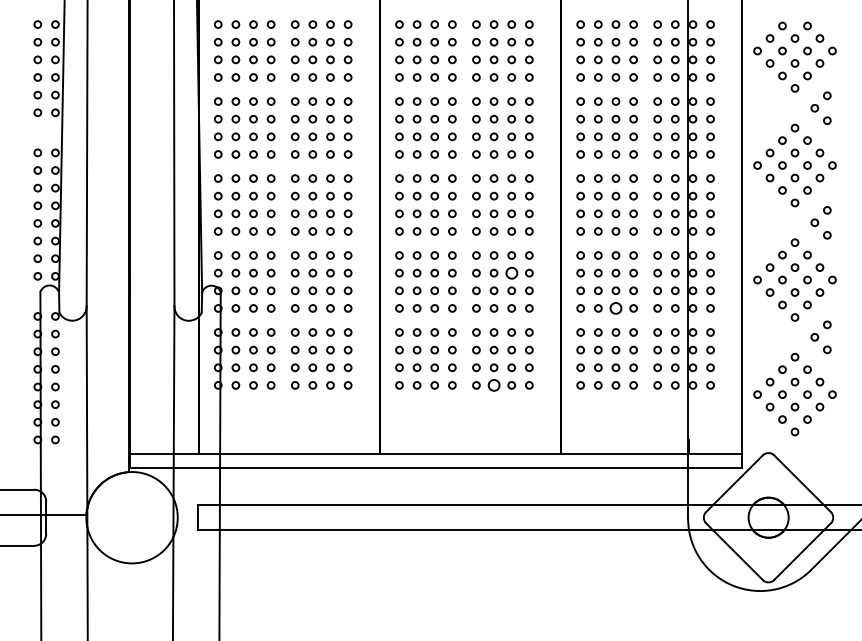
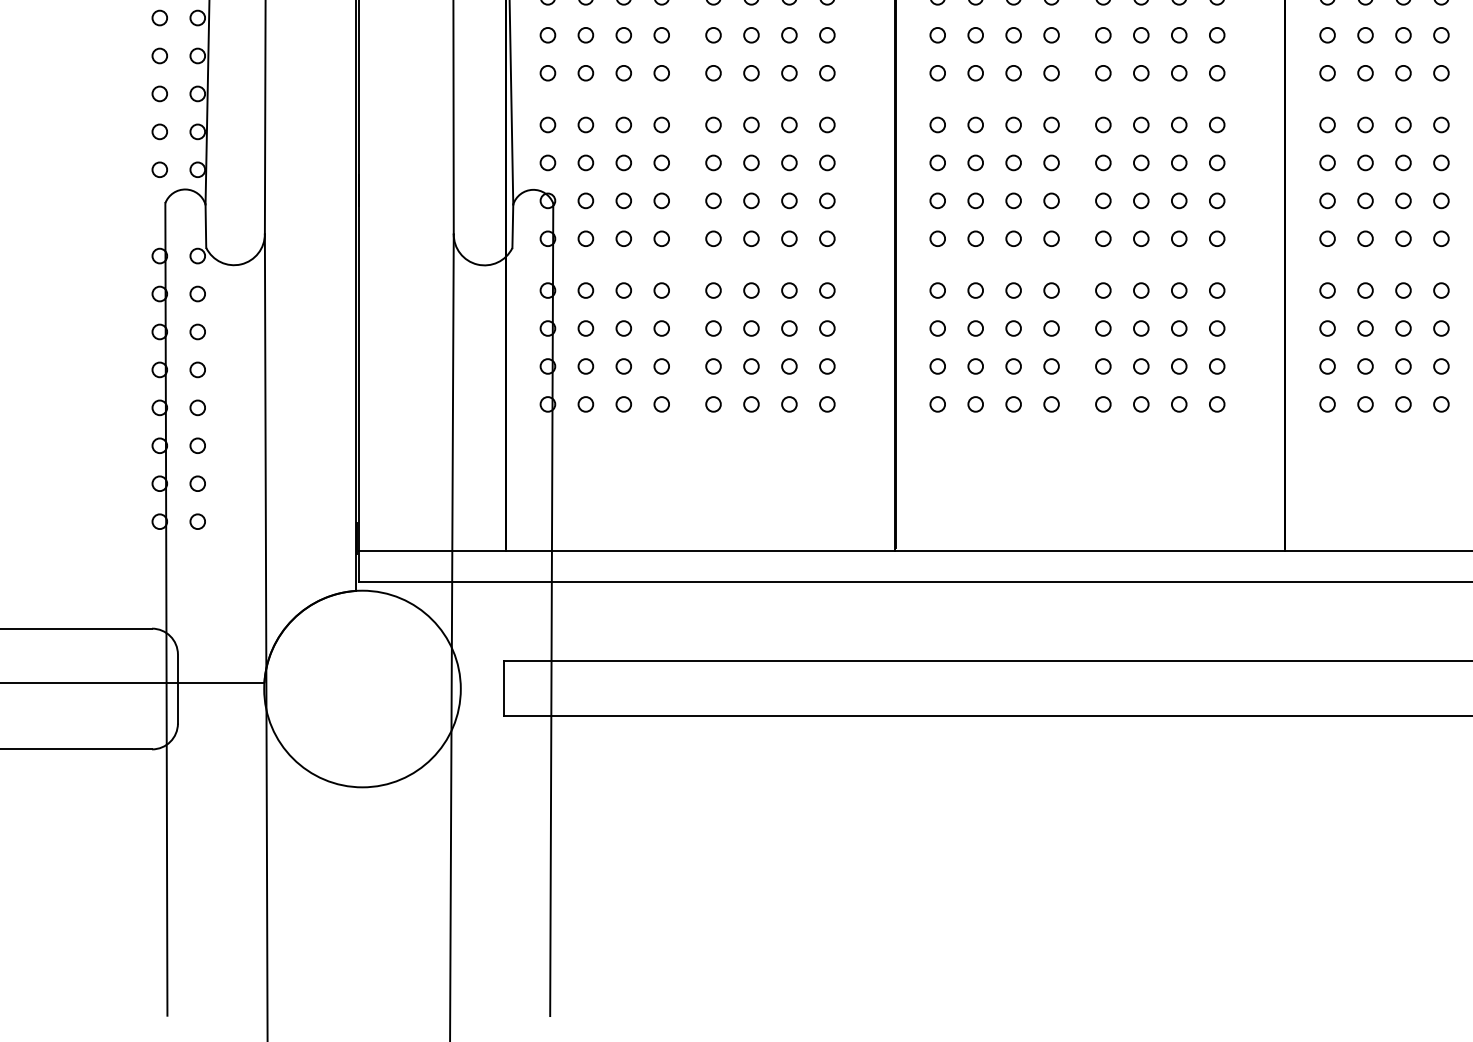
circle: (511, 272) -> (1178, 161), size x0.62
circle: (615, 308) -> (1402, 238), size x0.62
circle: (493, 385) -> (1140, 404), size x0.62

